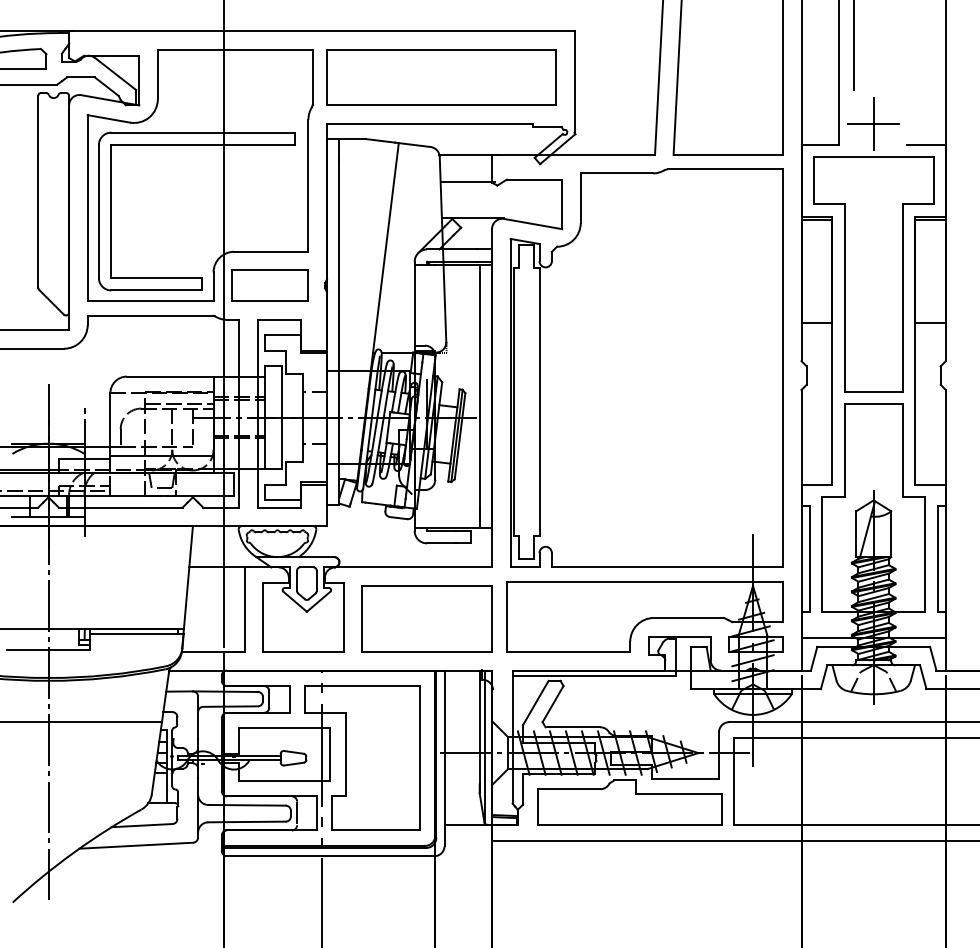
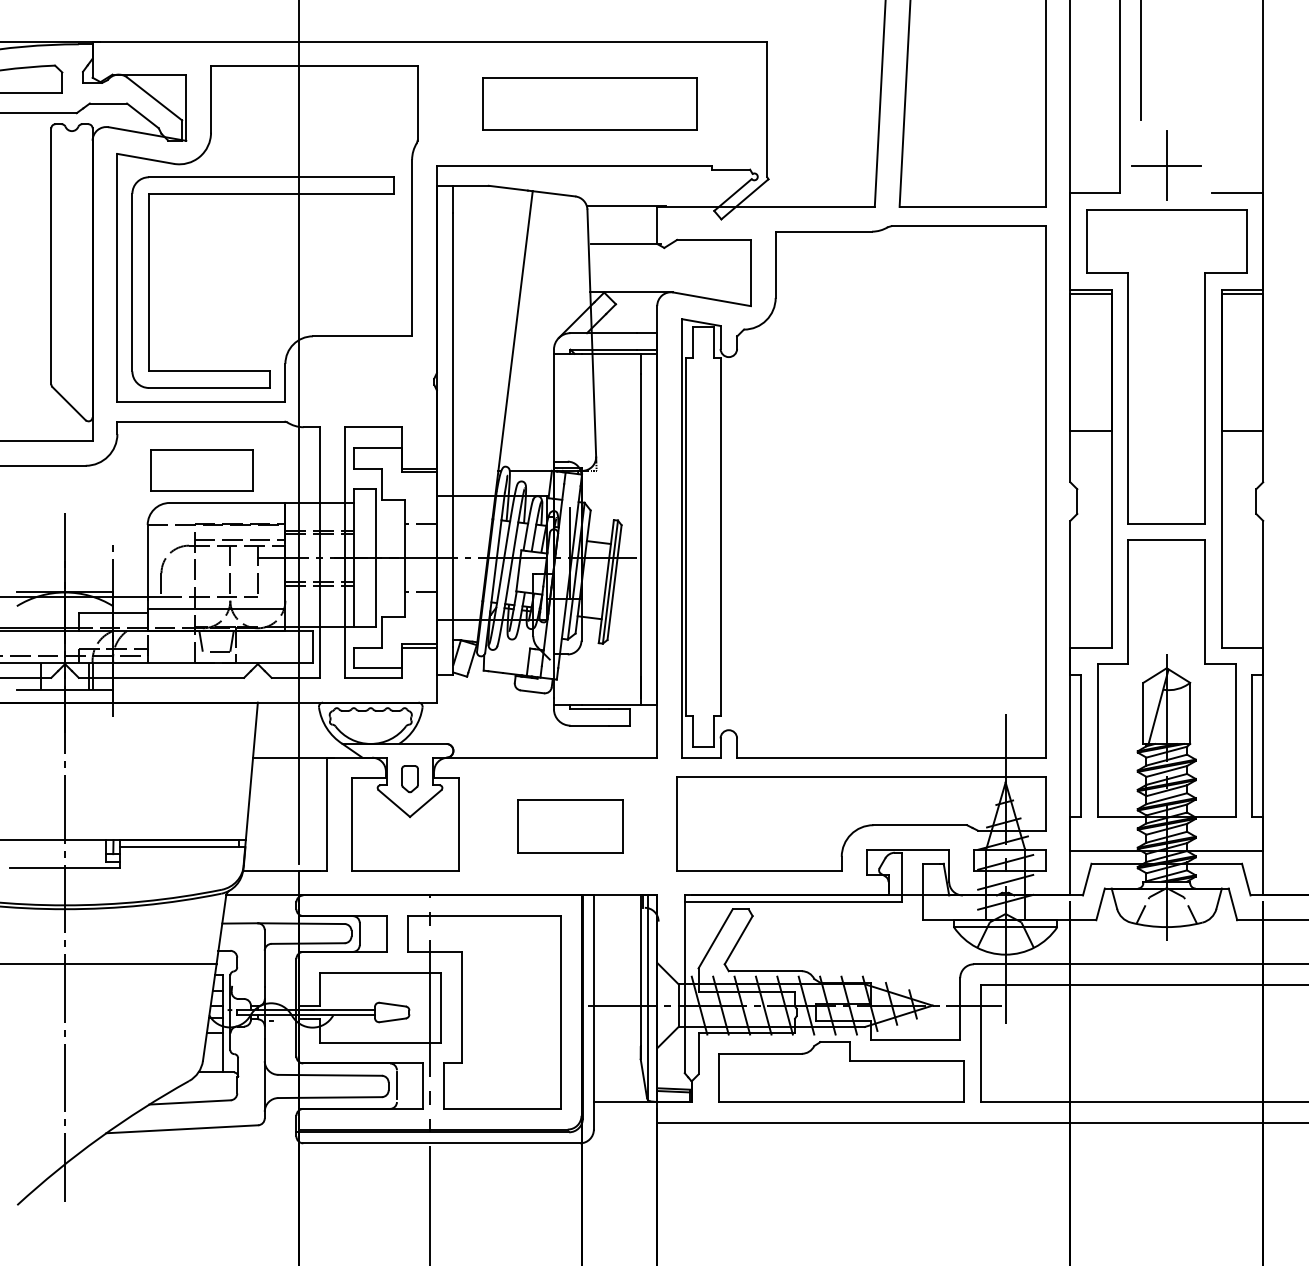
part: (441, 77) -> (589, 103), size x0.7
part: (269, 285) -> (201, 470), moved
part: (306, 582) -> (409, 778), size x0.6
part: (427, 618) -> (570, 826), size x0.6

